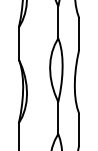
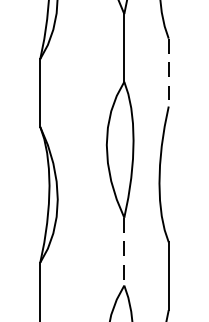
line: (79, 34) -> (169, 73), solid -> dashed
line: (58, 118) -> (124, 252), solid -> dashed

